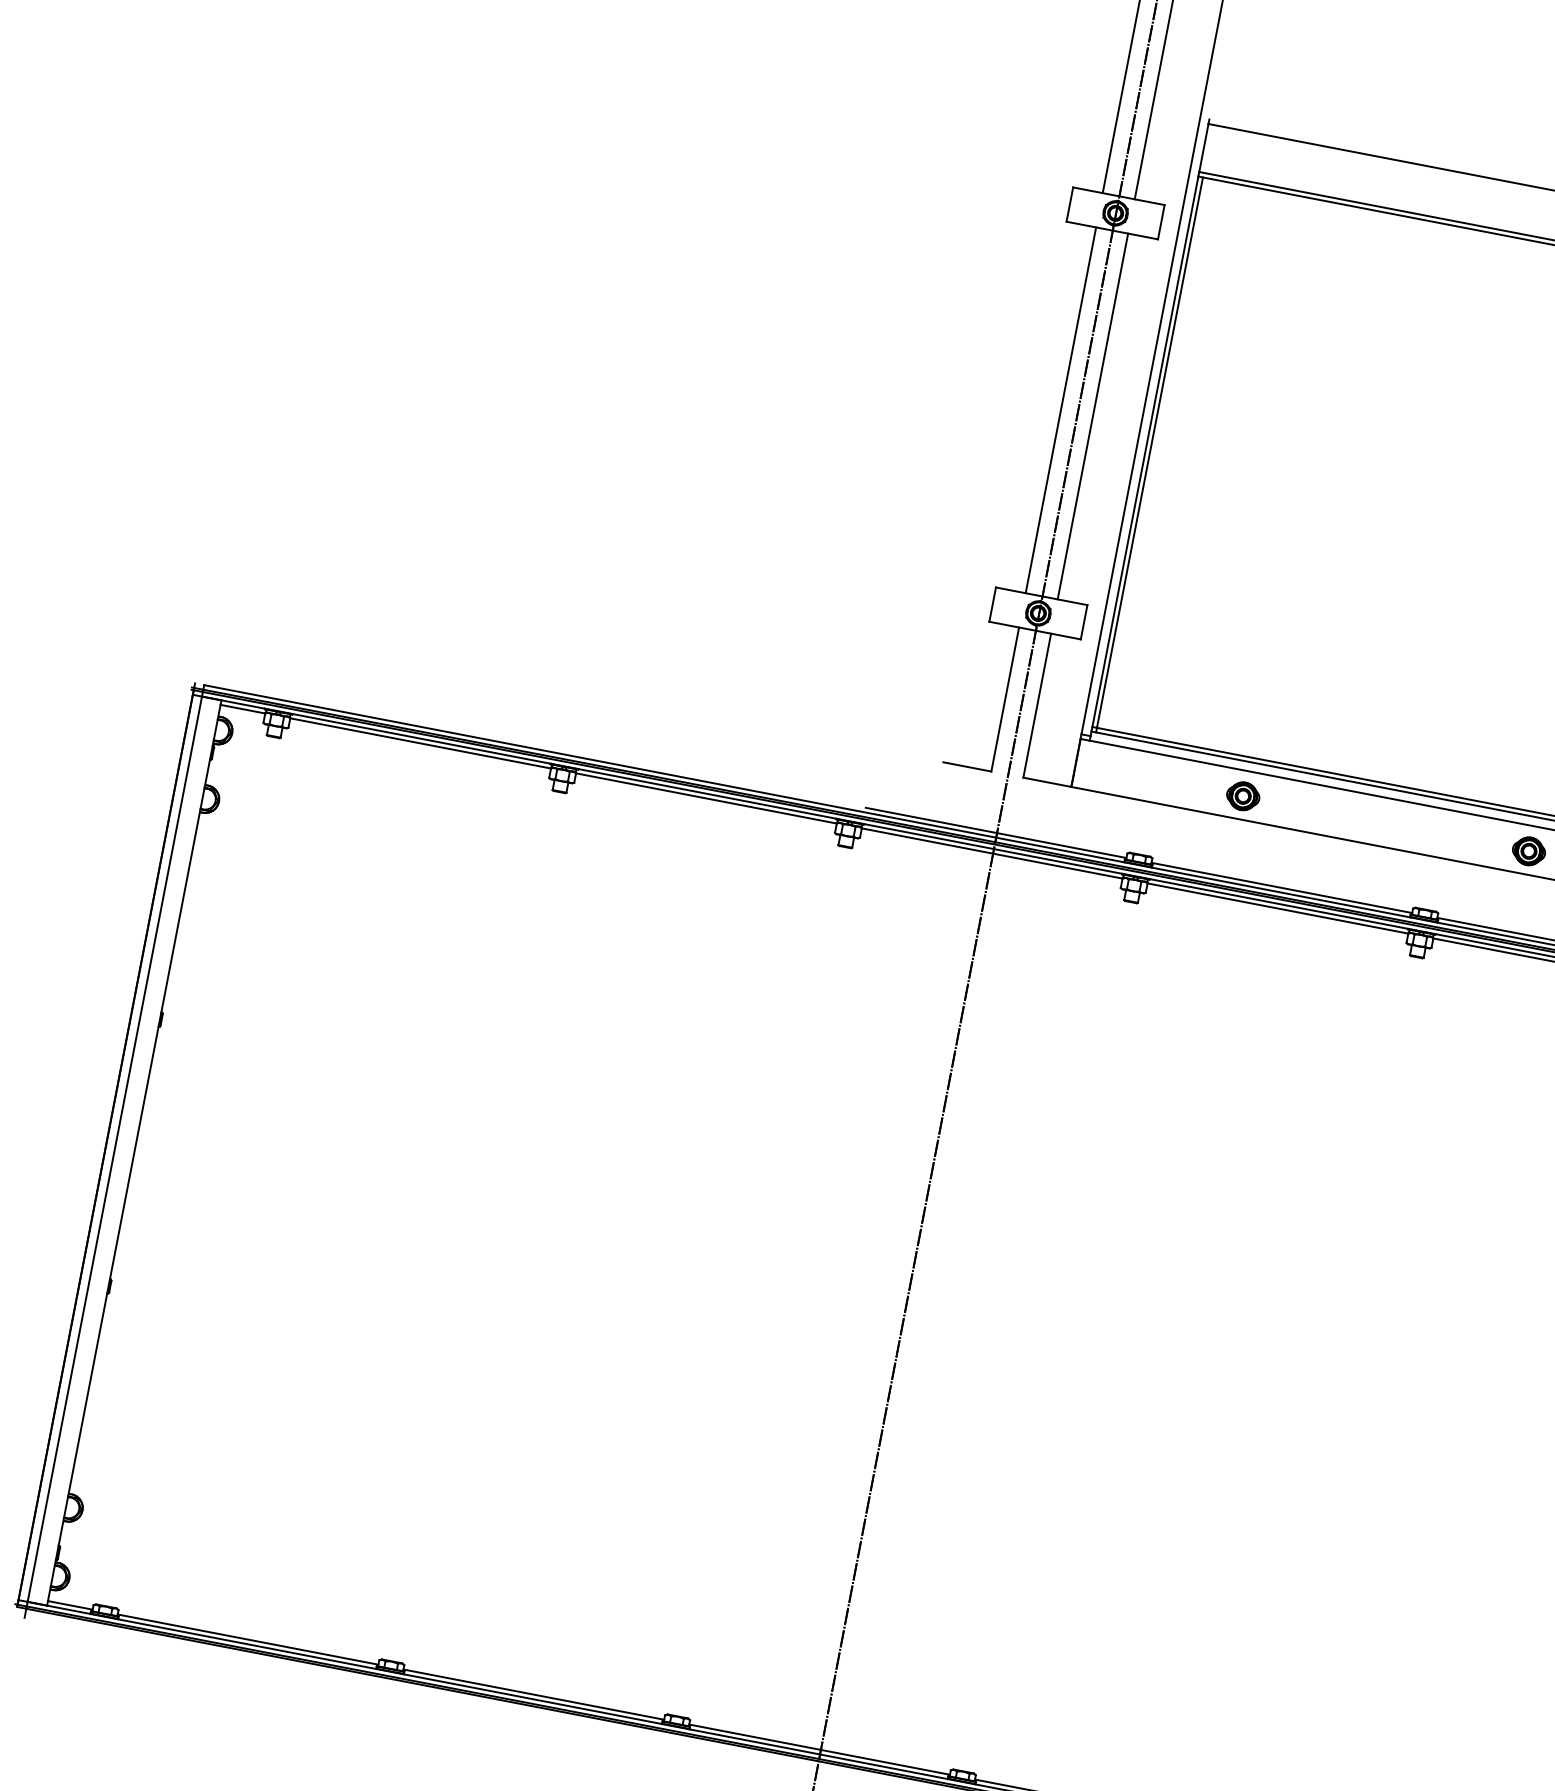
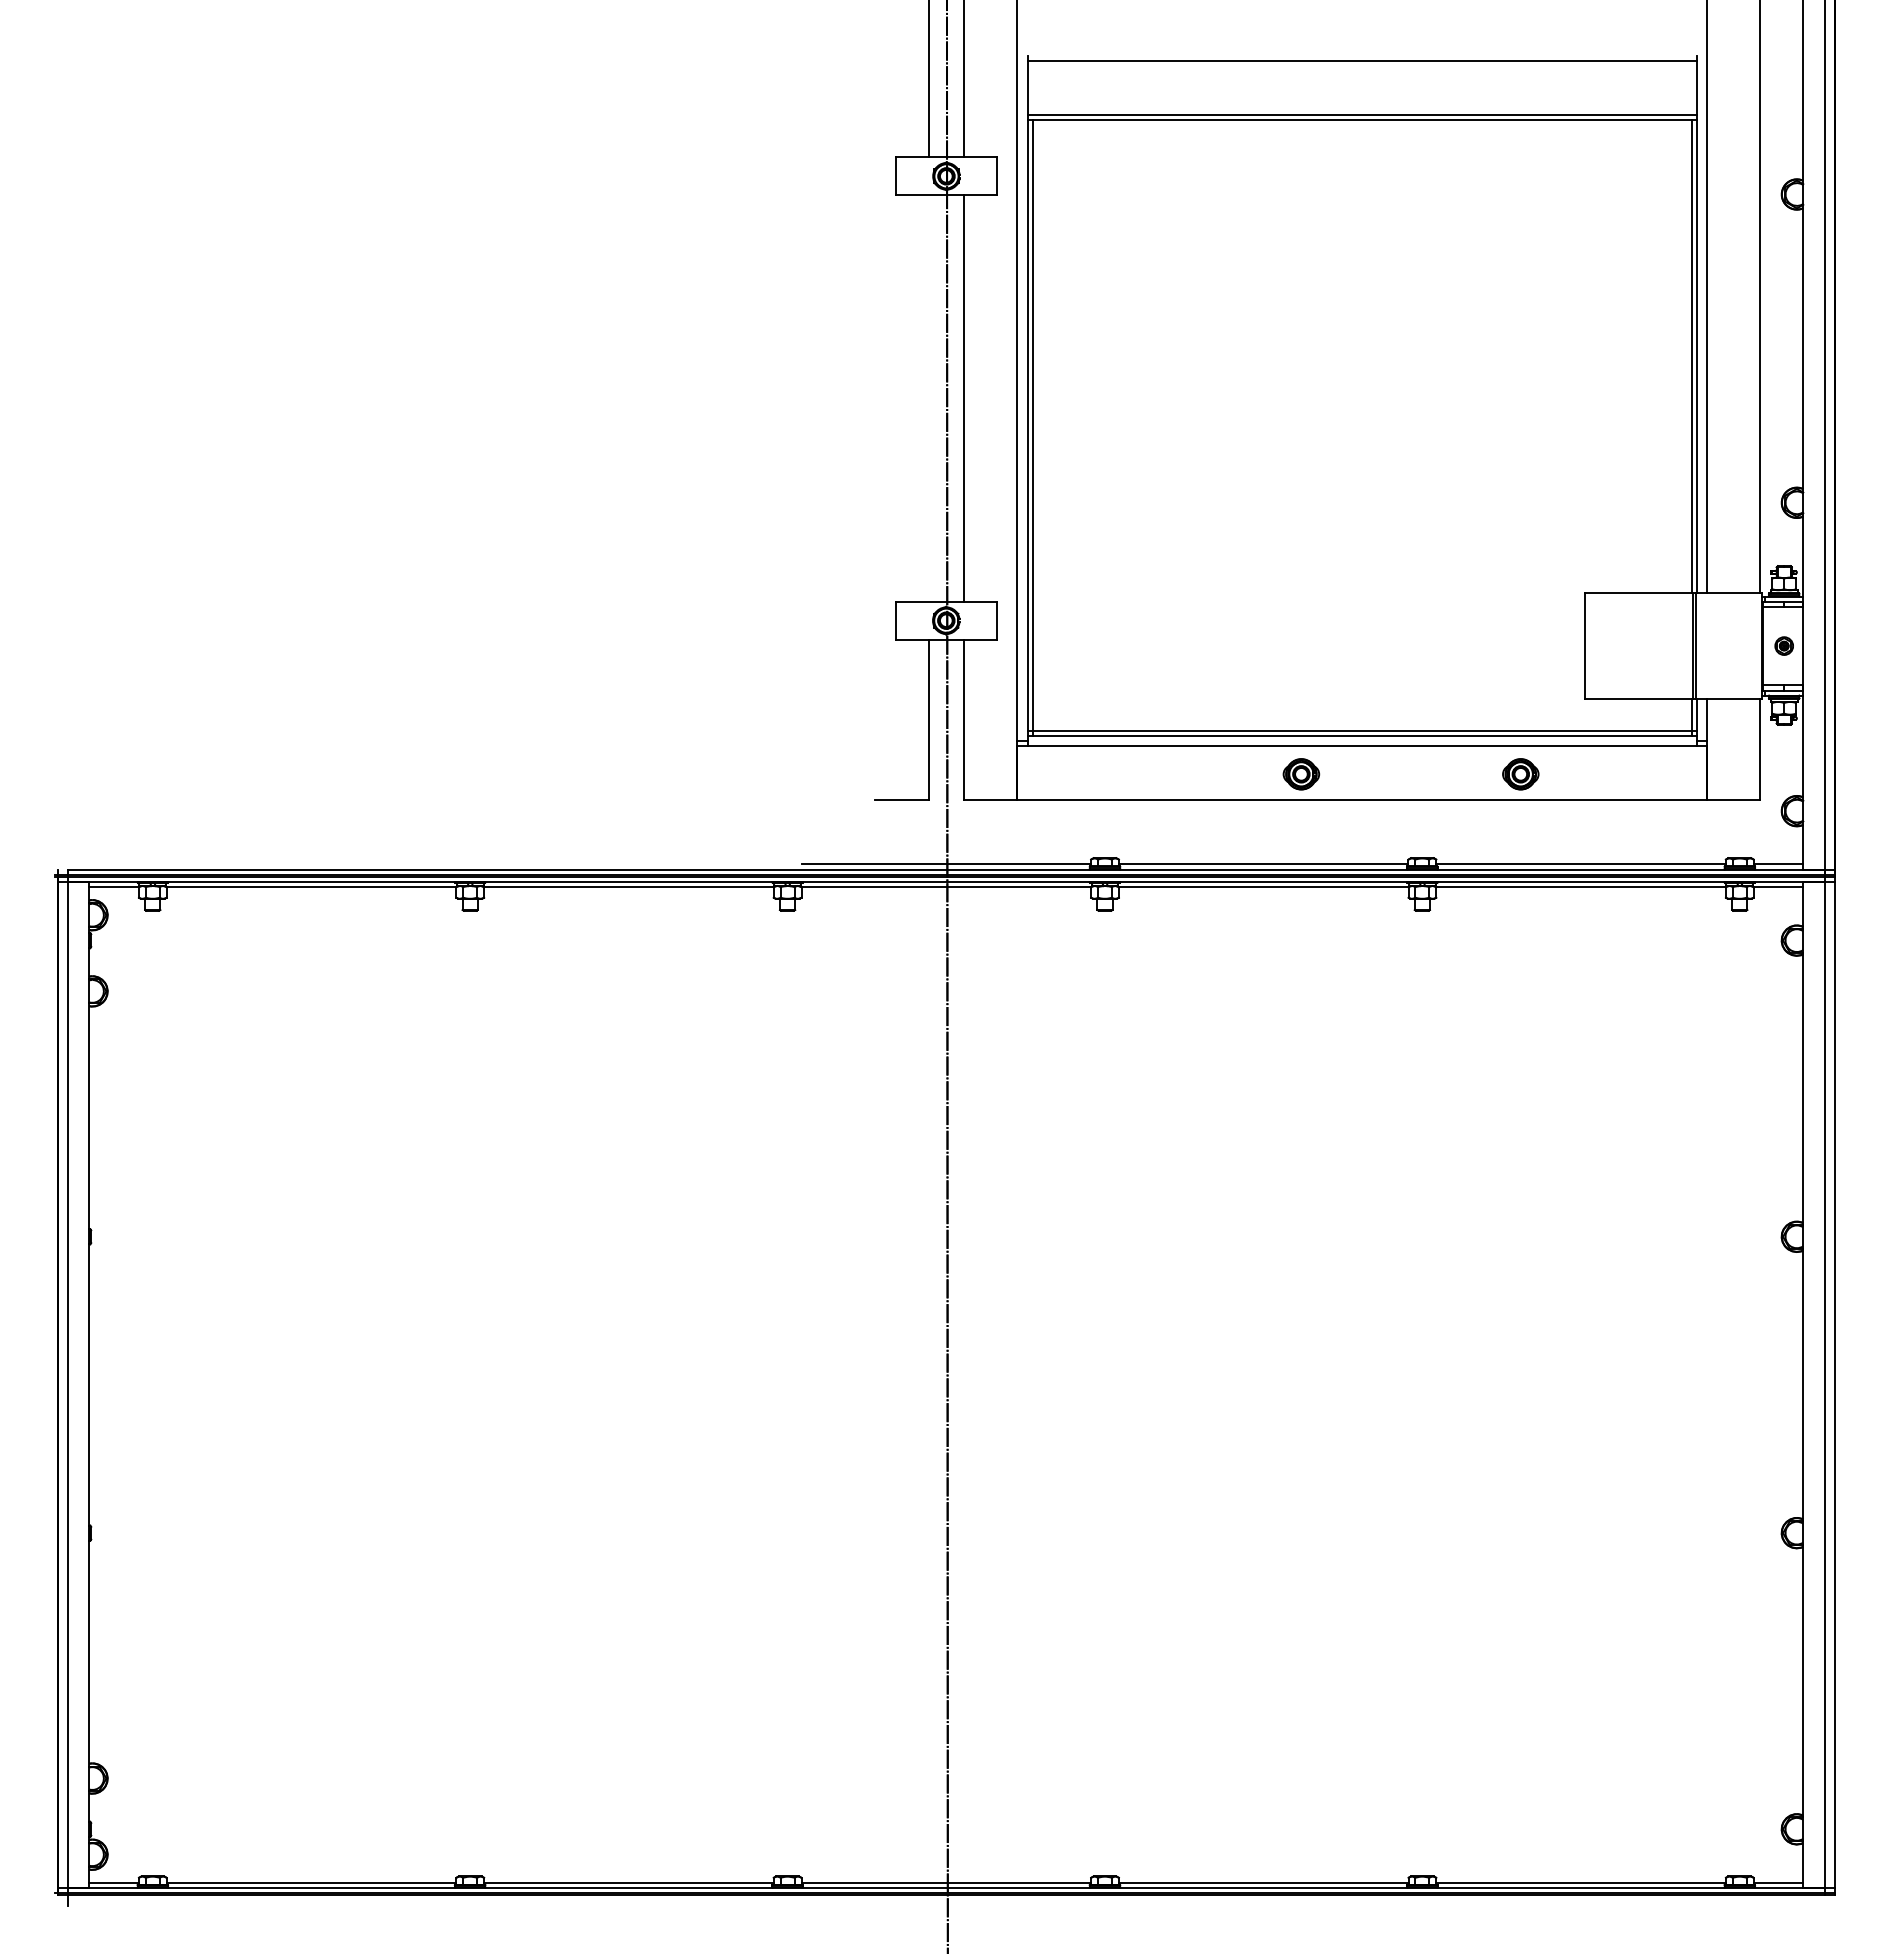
line: (1060, 410) -> (928, 398), removed
part: (1243, 796) -> (1301, 774), moved

